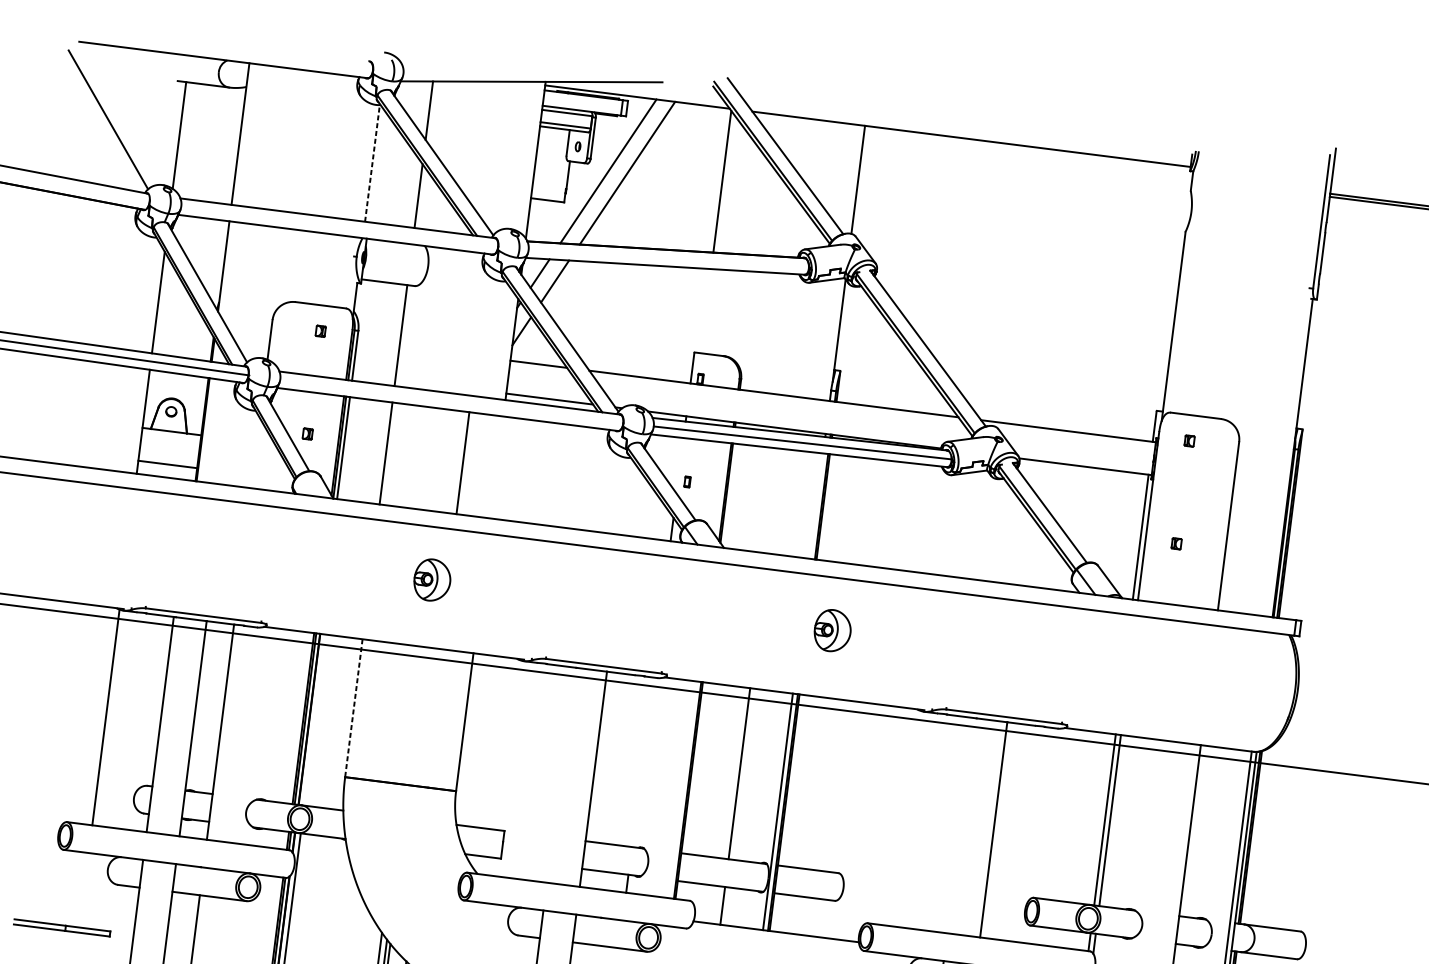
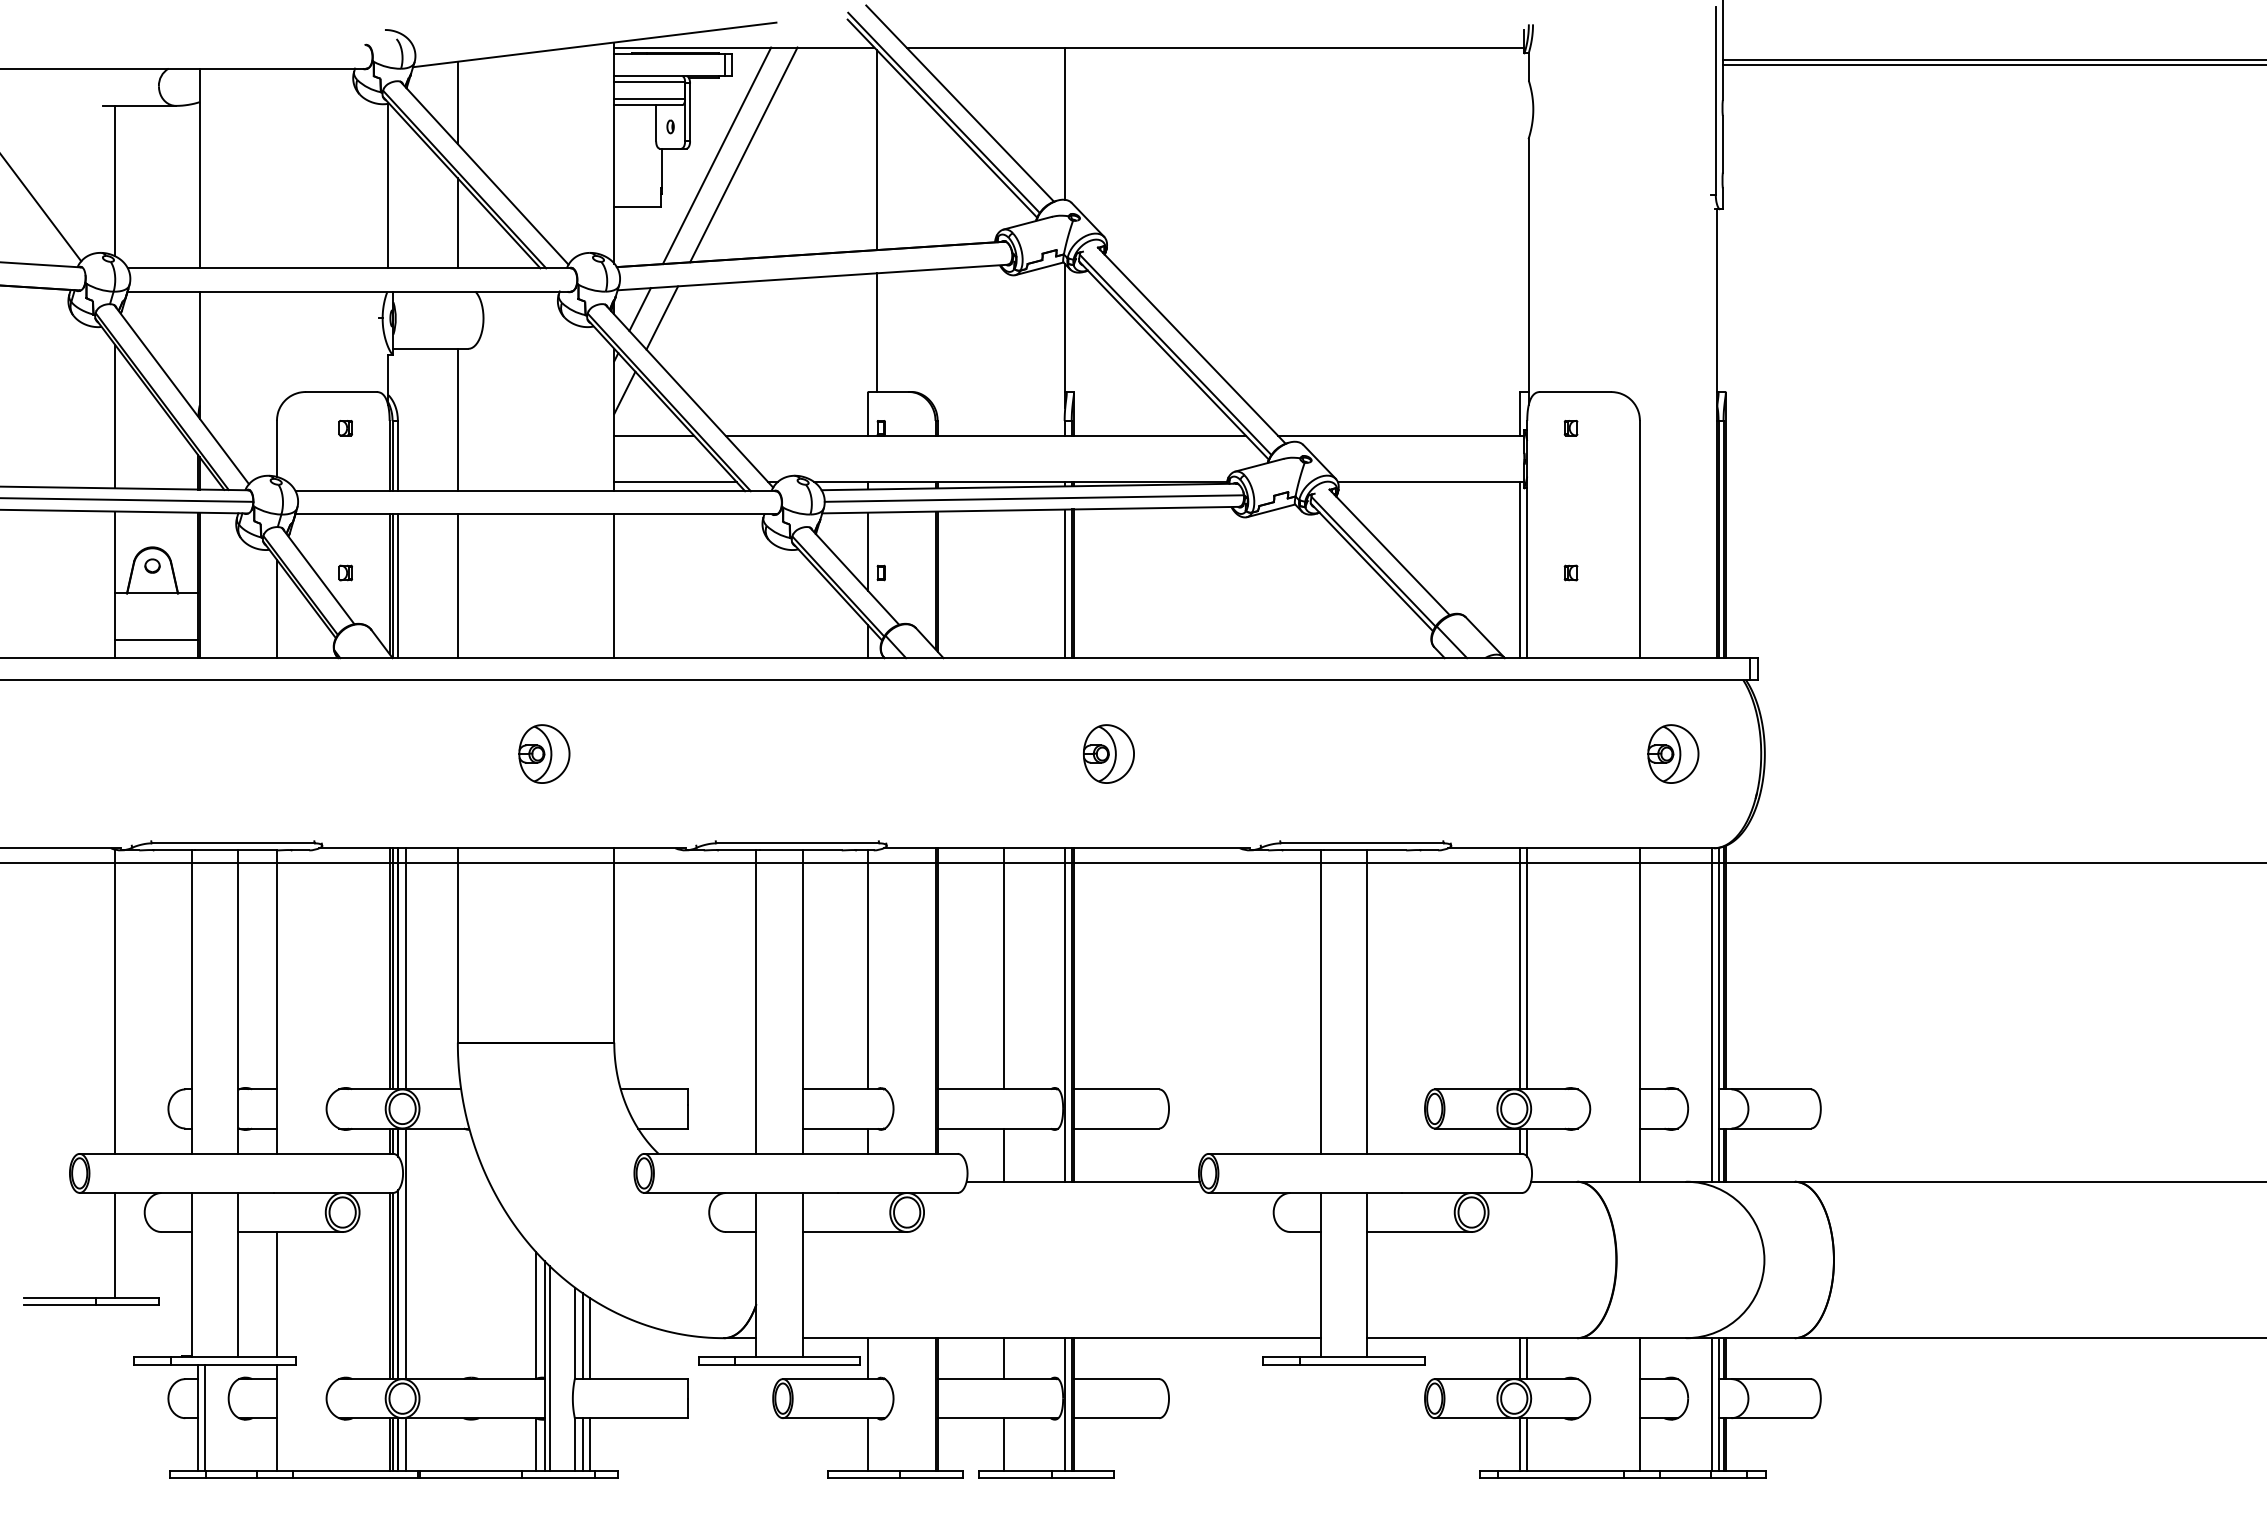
line: (372, 163) -> (388, 185), dashed -> solid
line: (705, 311) -> (876, 332), added
line: (255, 453) -> (276, 608), added
line: (463, 463) -> (614, 586), moved
line: (680, 465) -> (868, 551), added
line: (816, 505) -> (1064, 583), added
part: (1233, 680) -> (1673, 753), added
line: (353, 708) -> (457, 945), dashed -> solid
line: (315, 719) -> (406, 968), added
line: (642, 762) -> (868, 969), added
line: (560, 774) -> (756, 1001), added
line: (960, 825) -> (1320, 1001), added
line: (84, 889) -> (115, 1244), added

